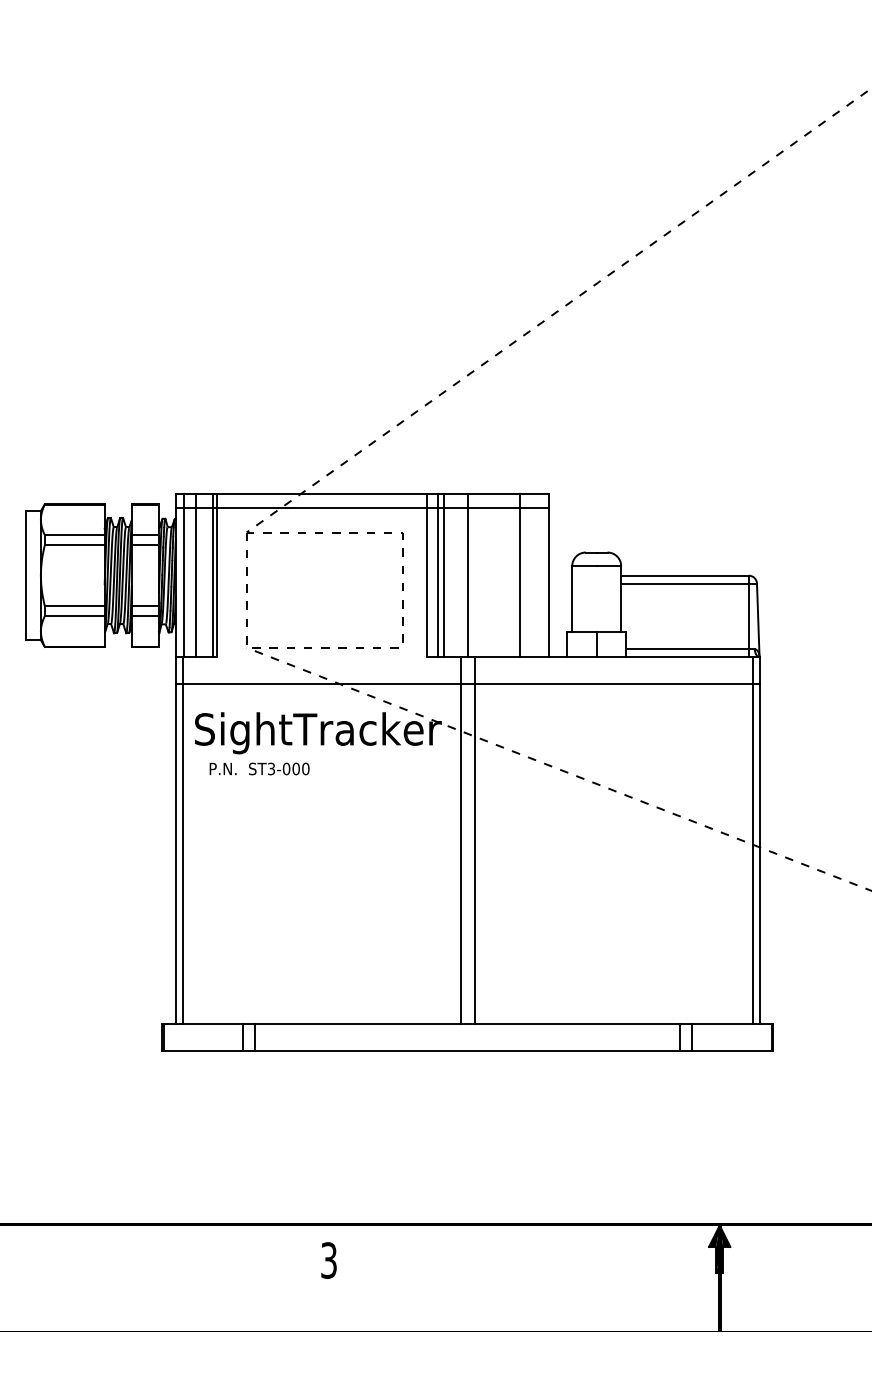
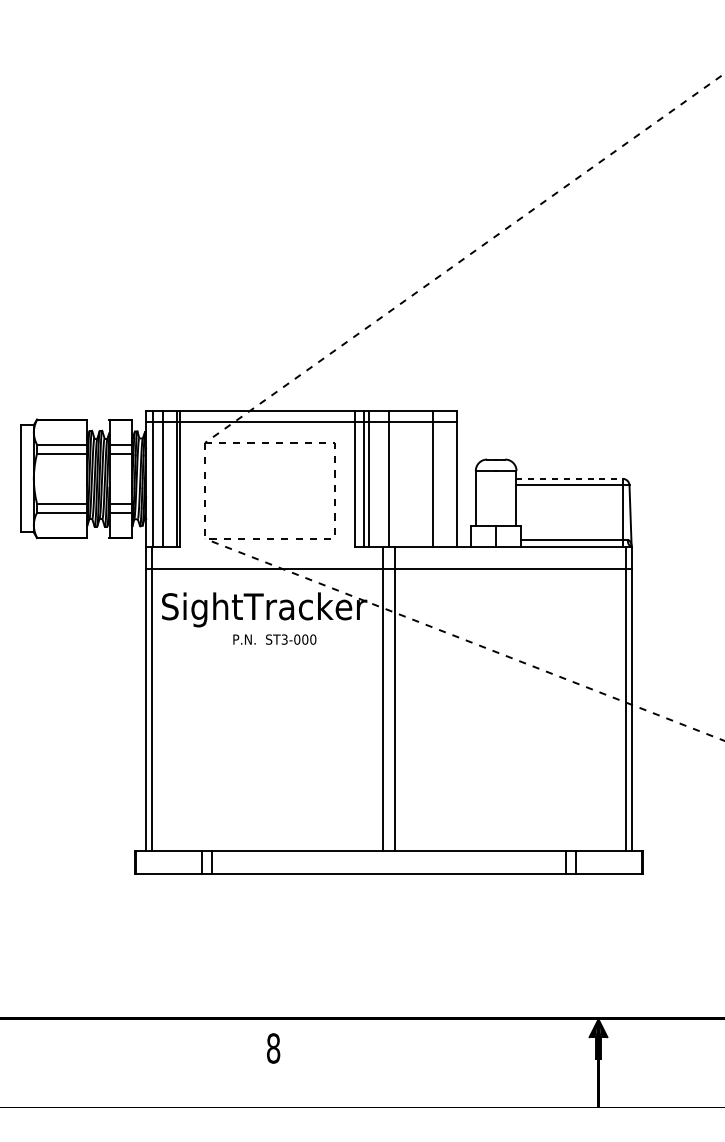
line: (684, 575) -> (569, 478), solid -> dashed
text: (259, 768) -> (274, 639), moved
text: (329, 1260) -> (273, 1048), 3 -> 8

